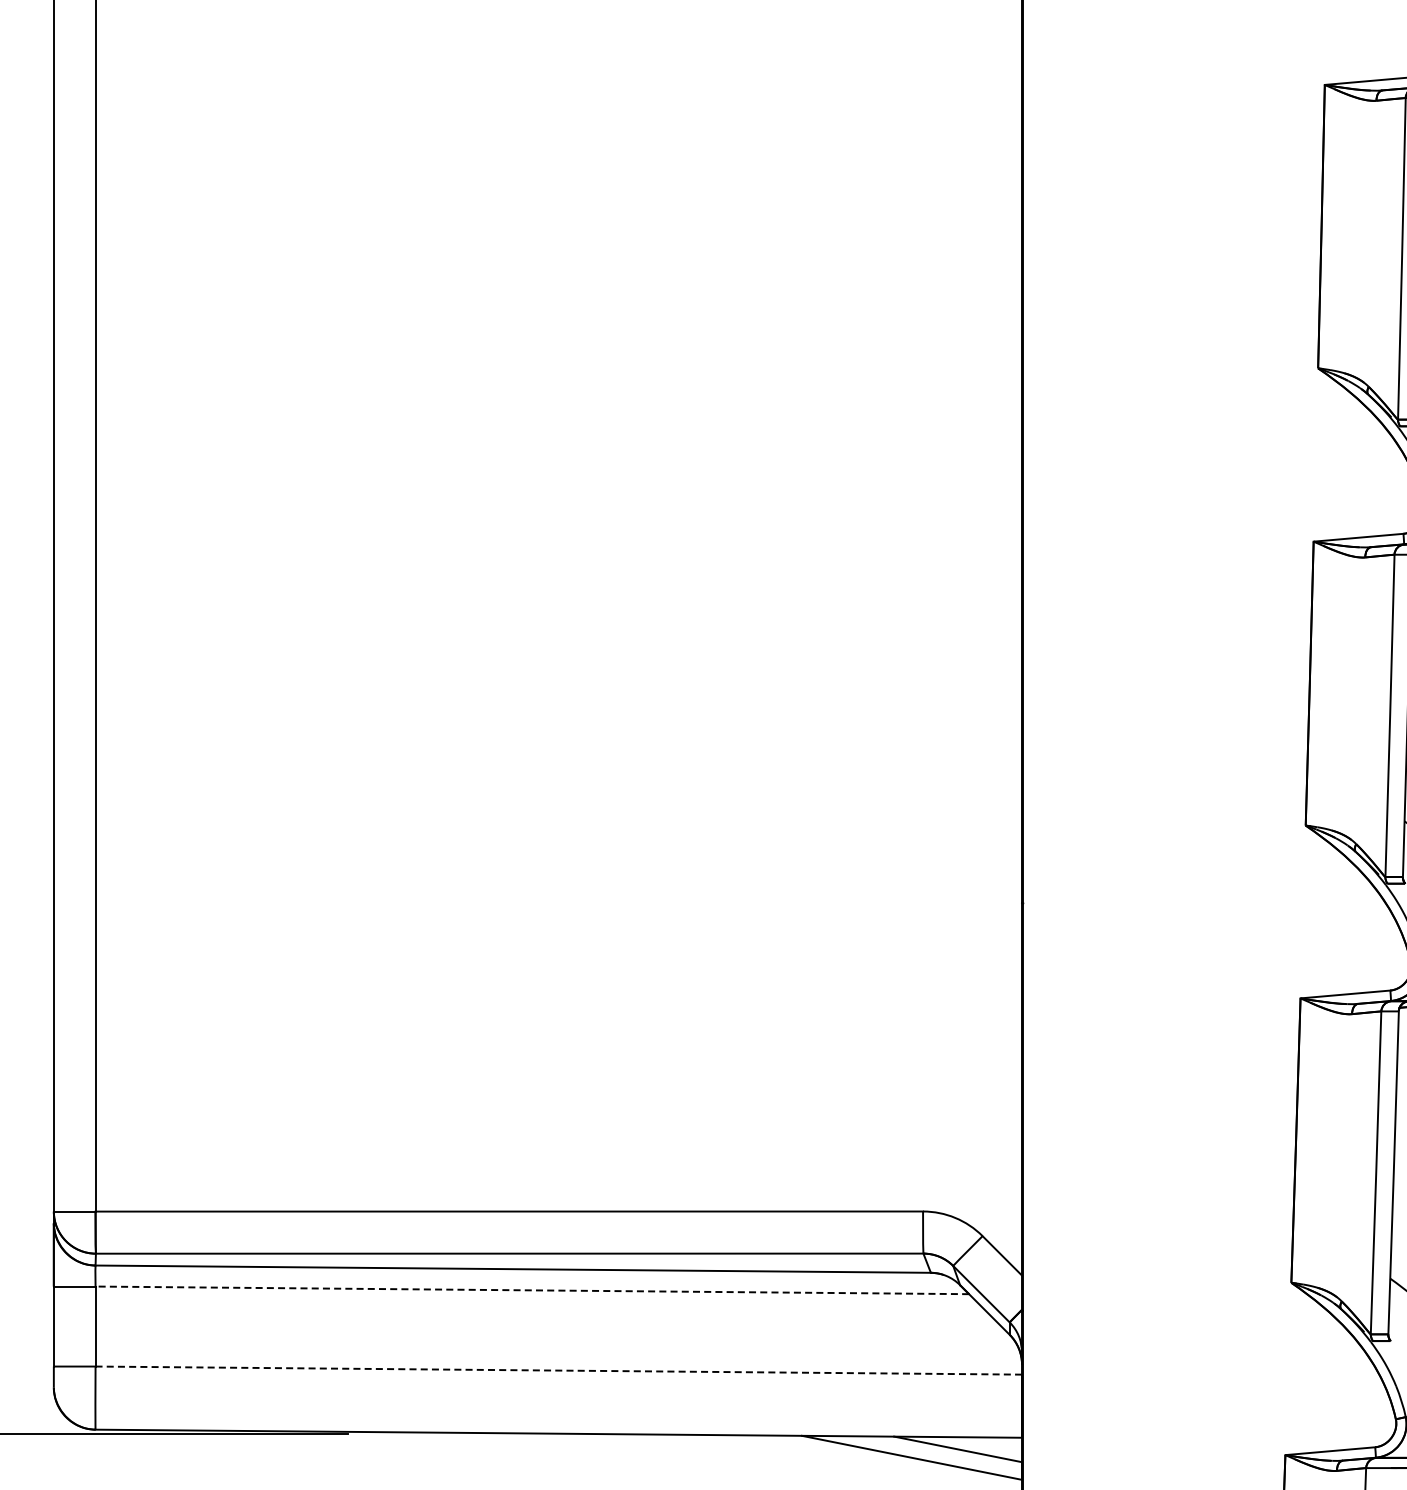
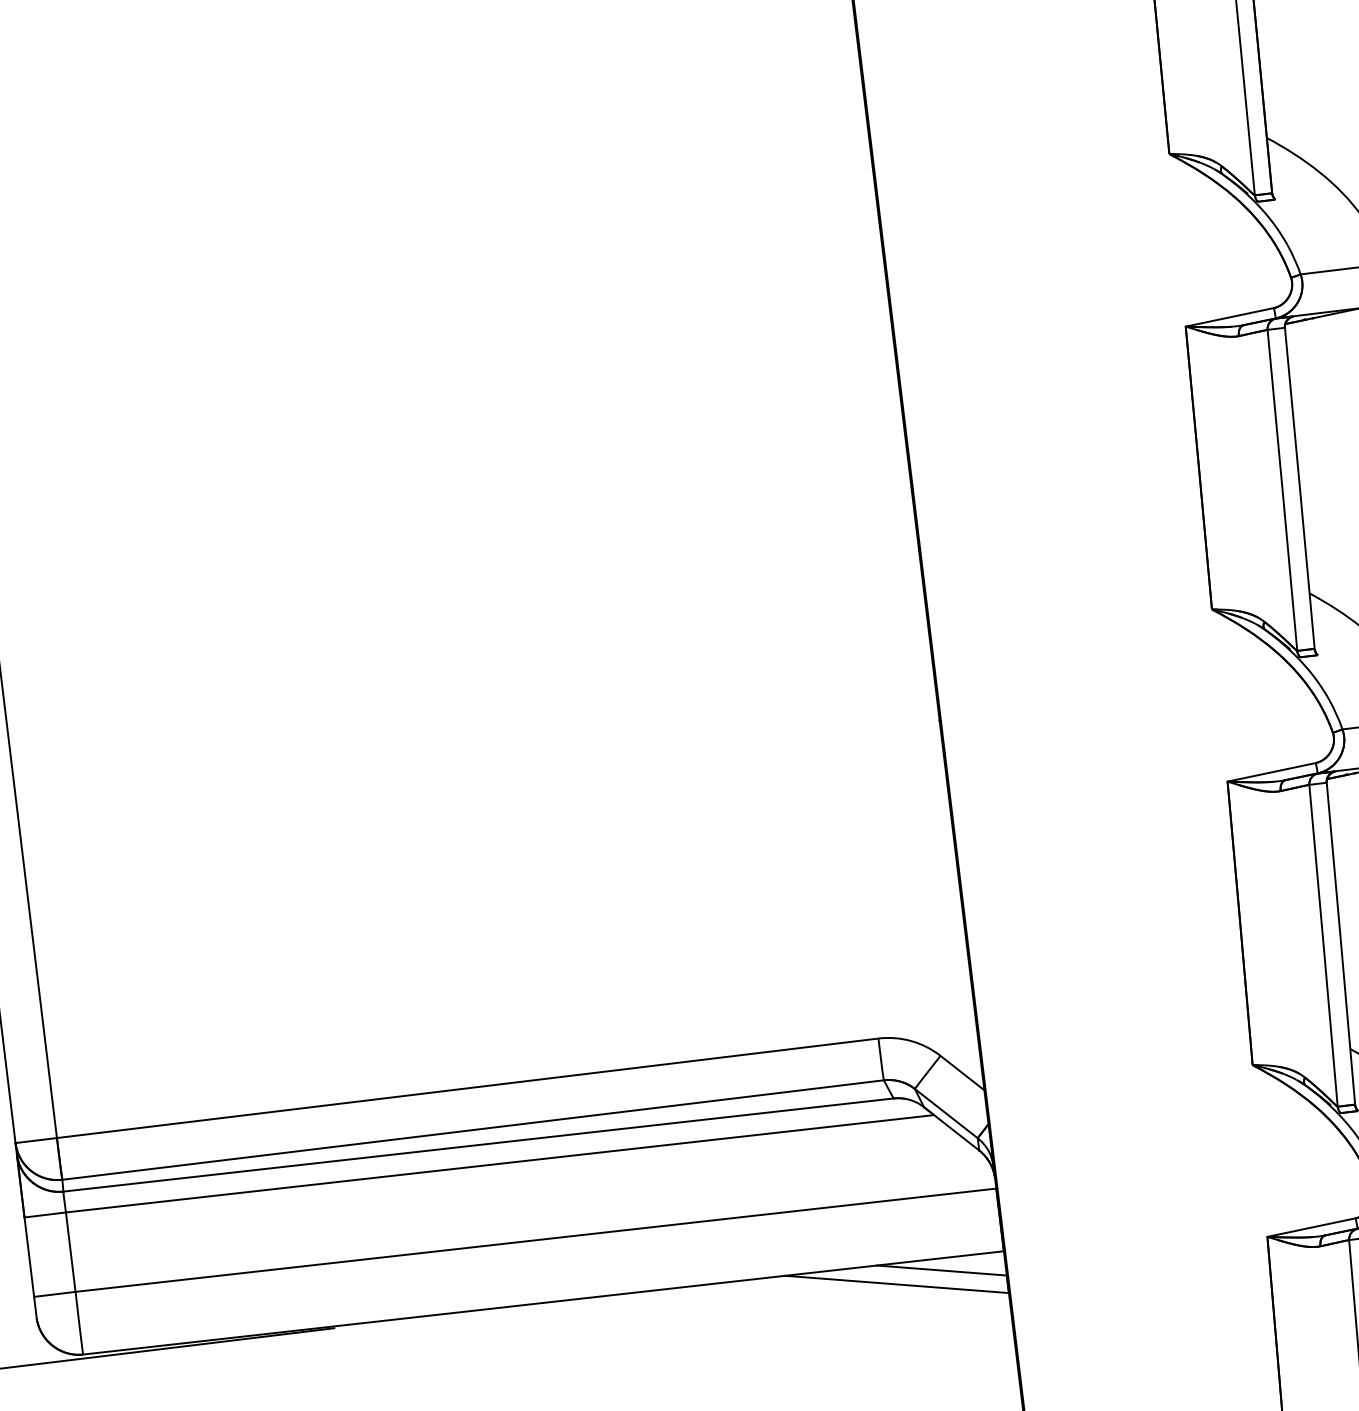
line: (532, 1290) -> (500, 1163), dashed -> solid
line: (558, 1370) -> (535, 1240), dashed -> solid

